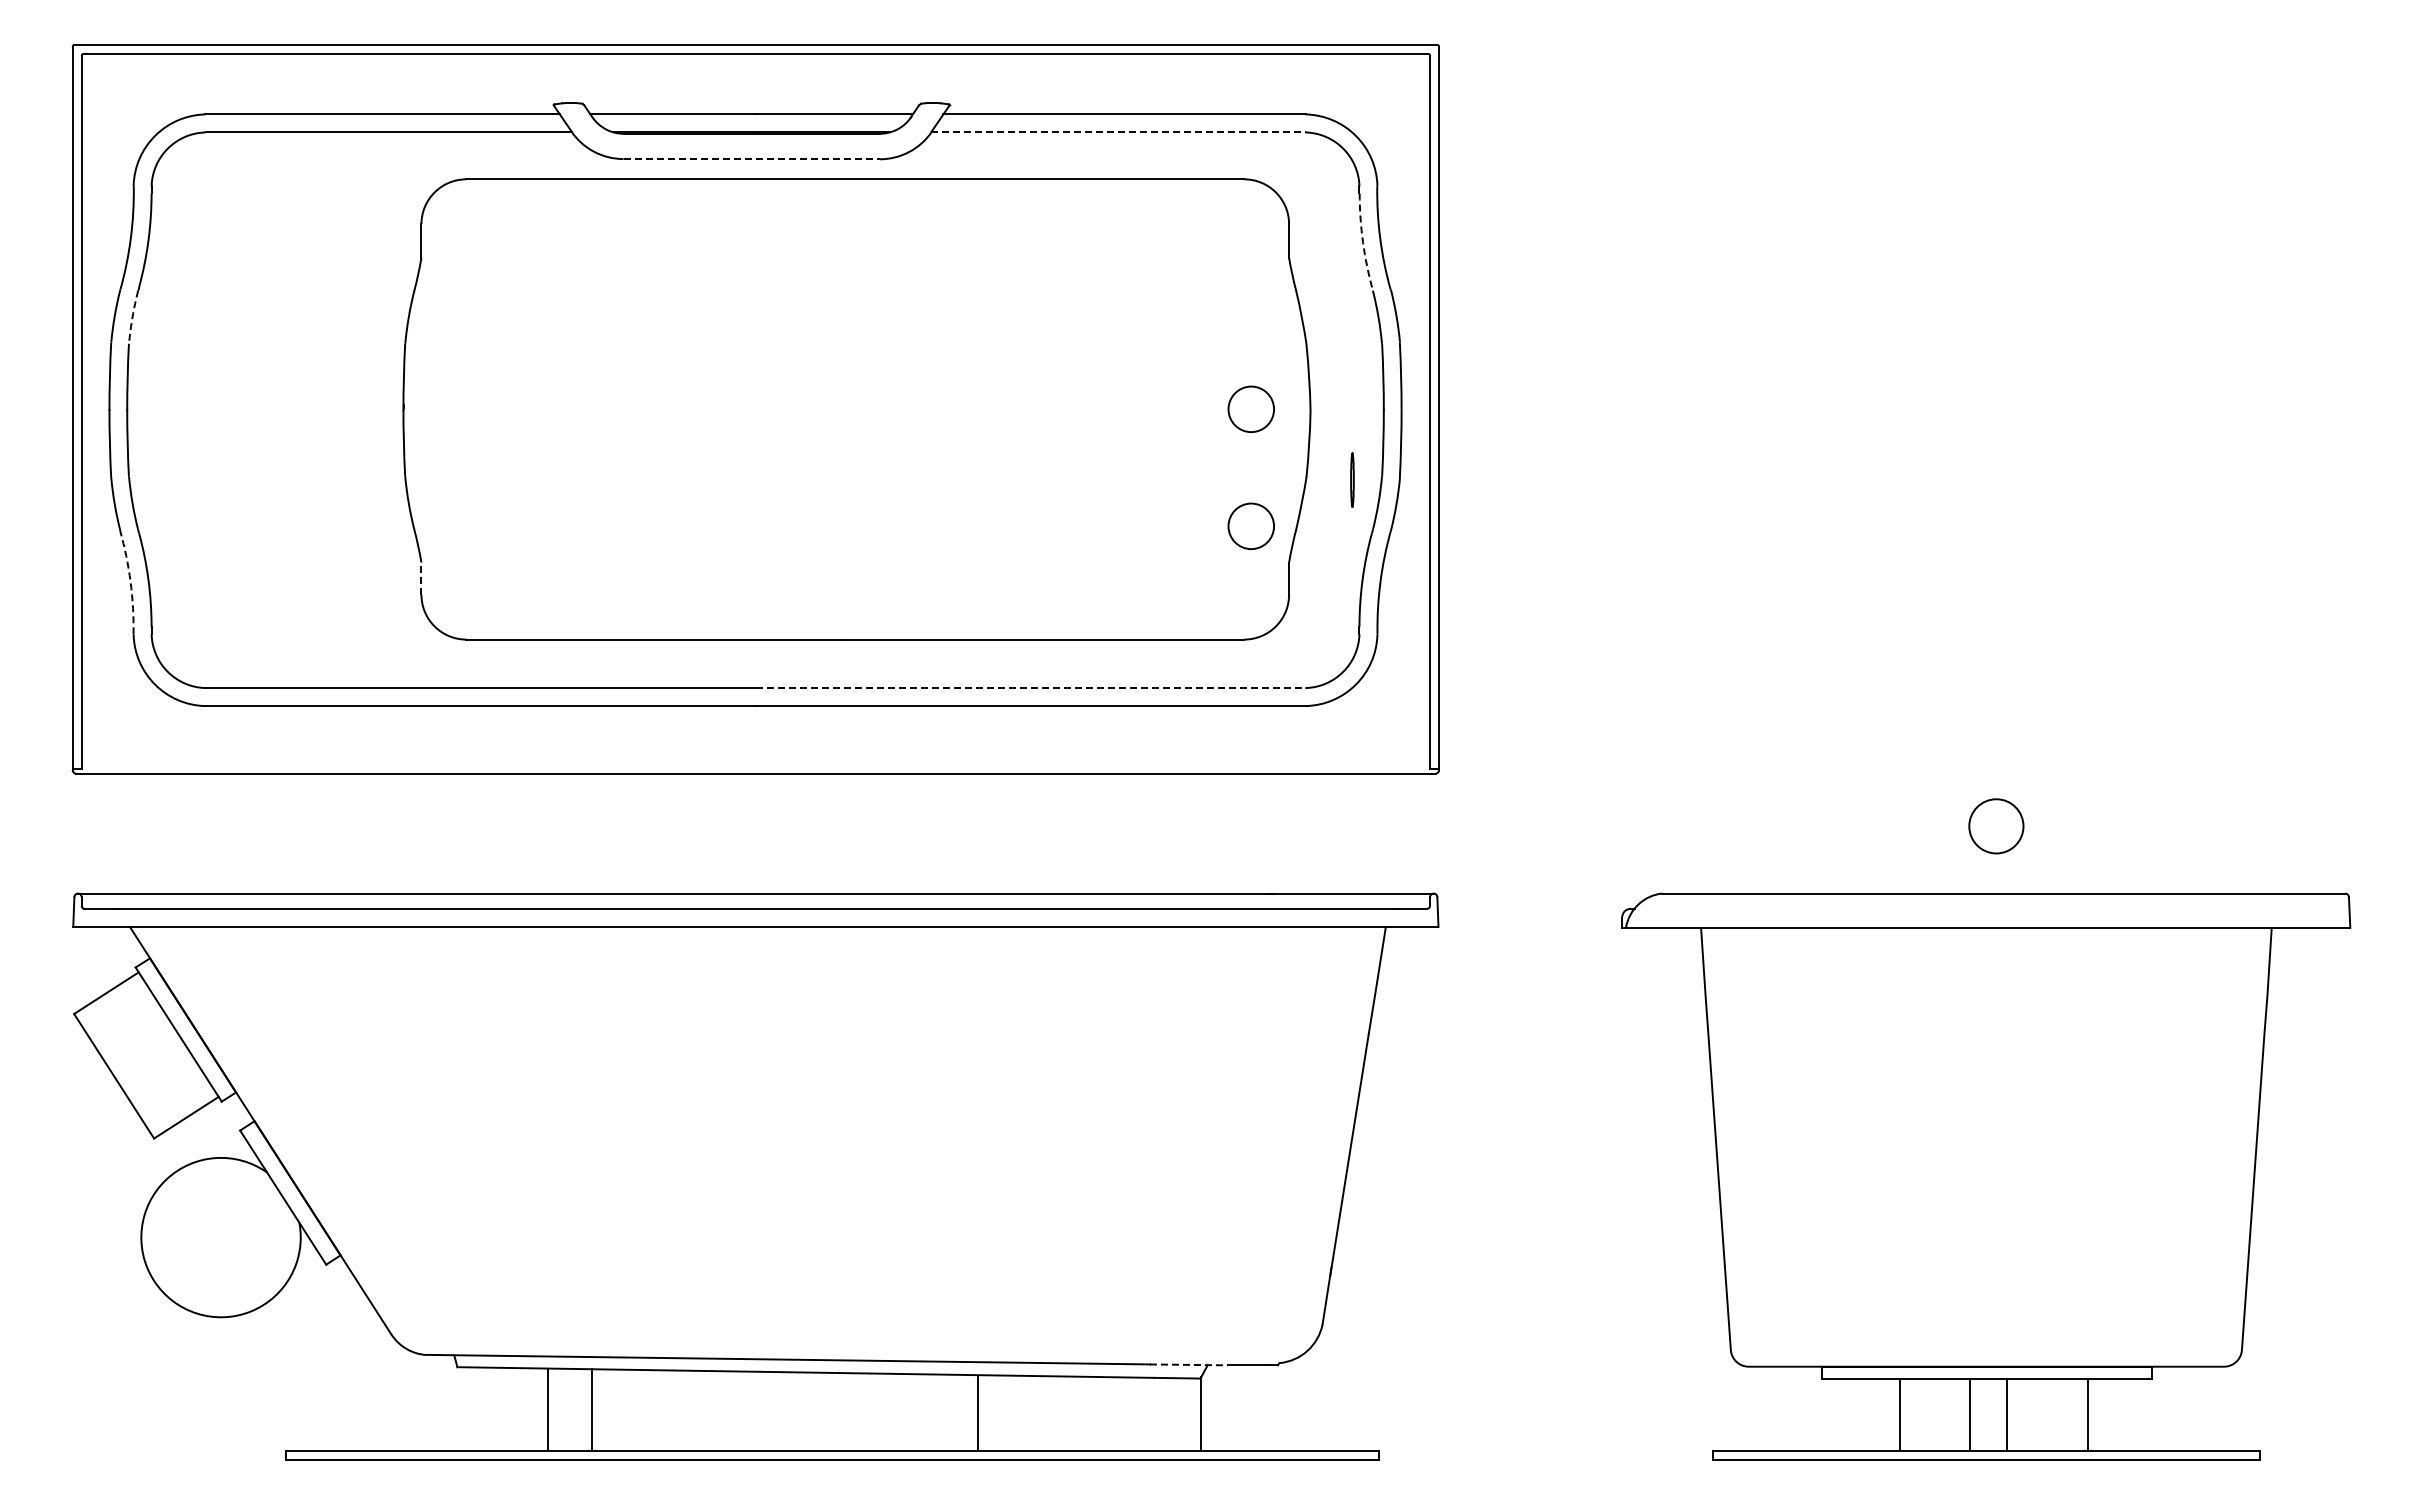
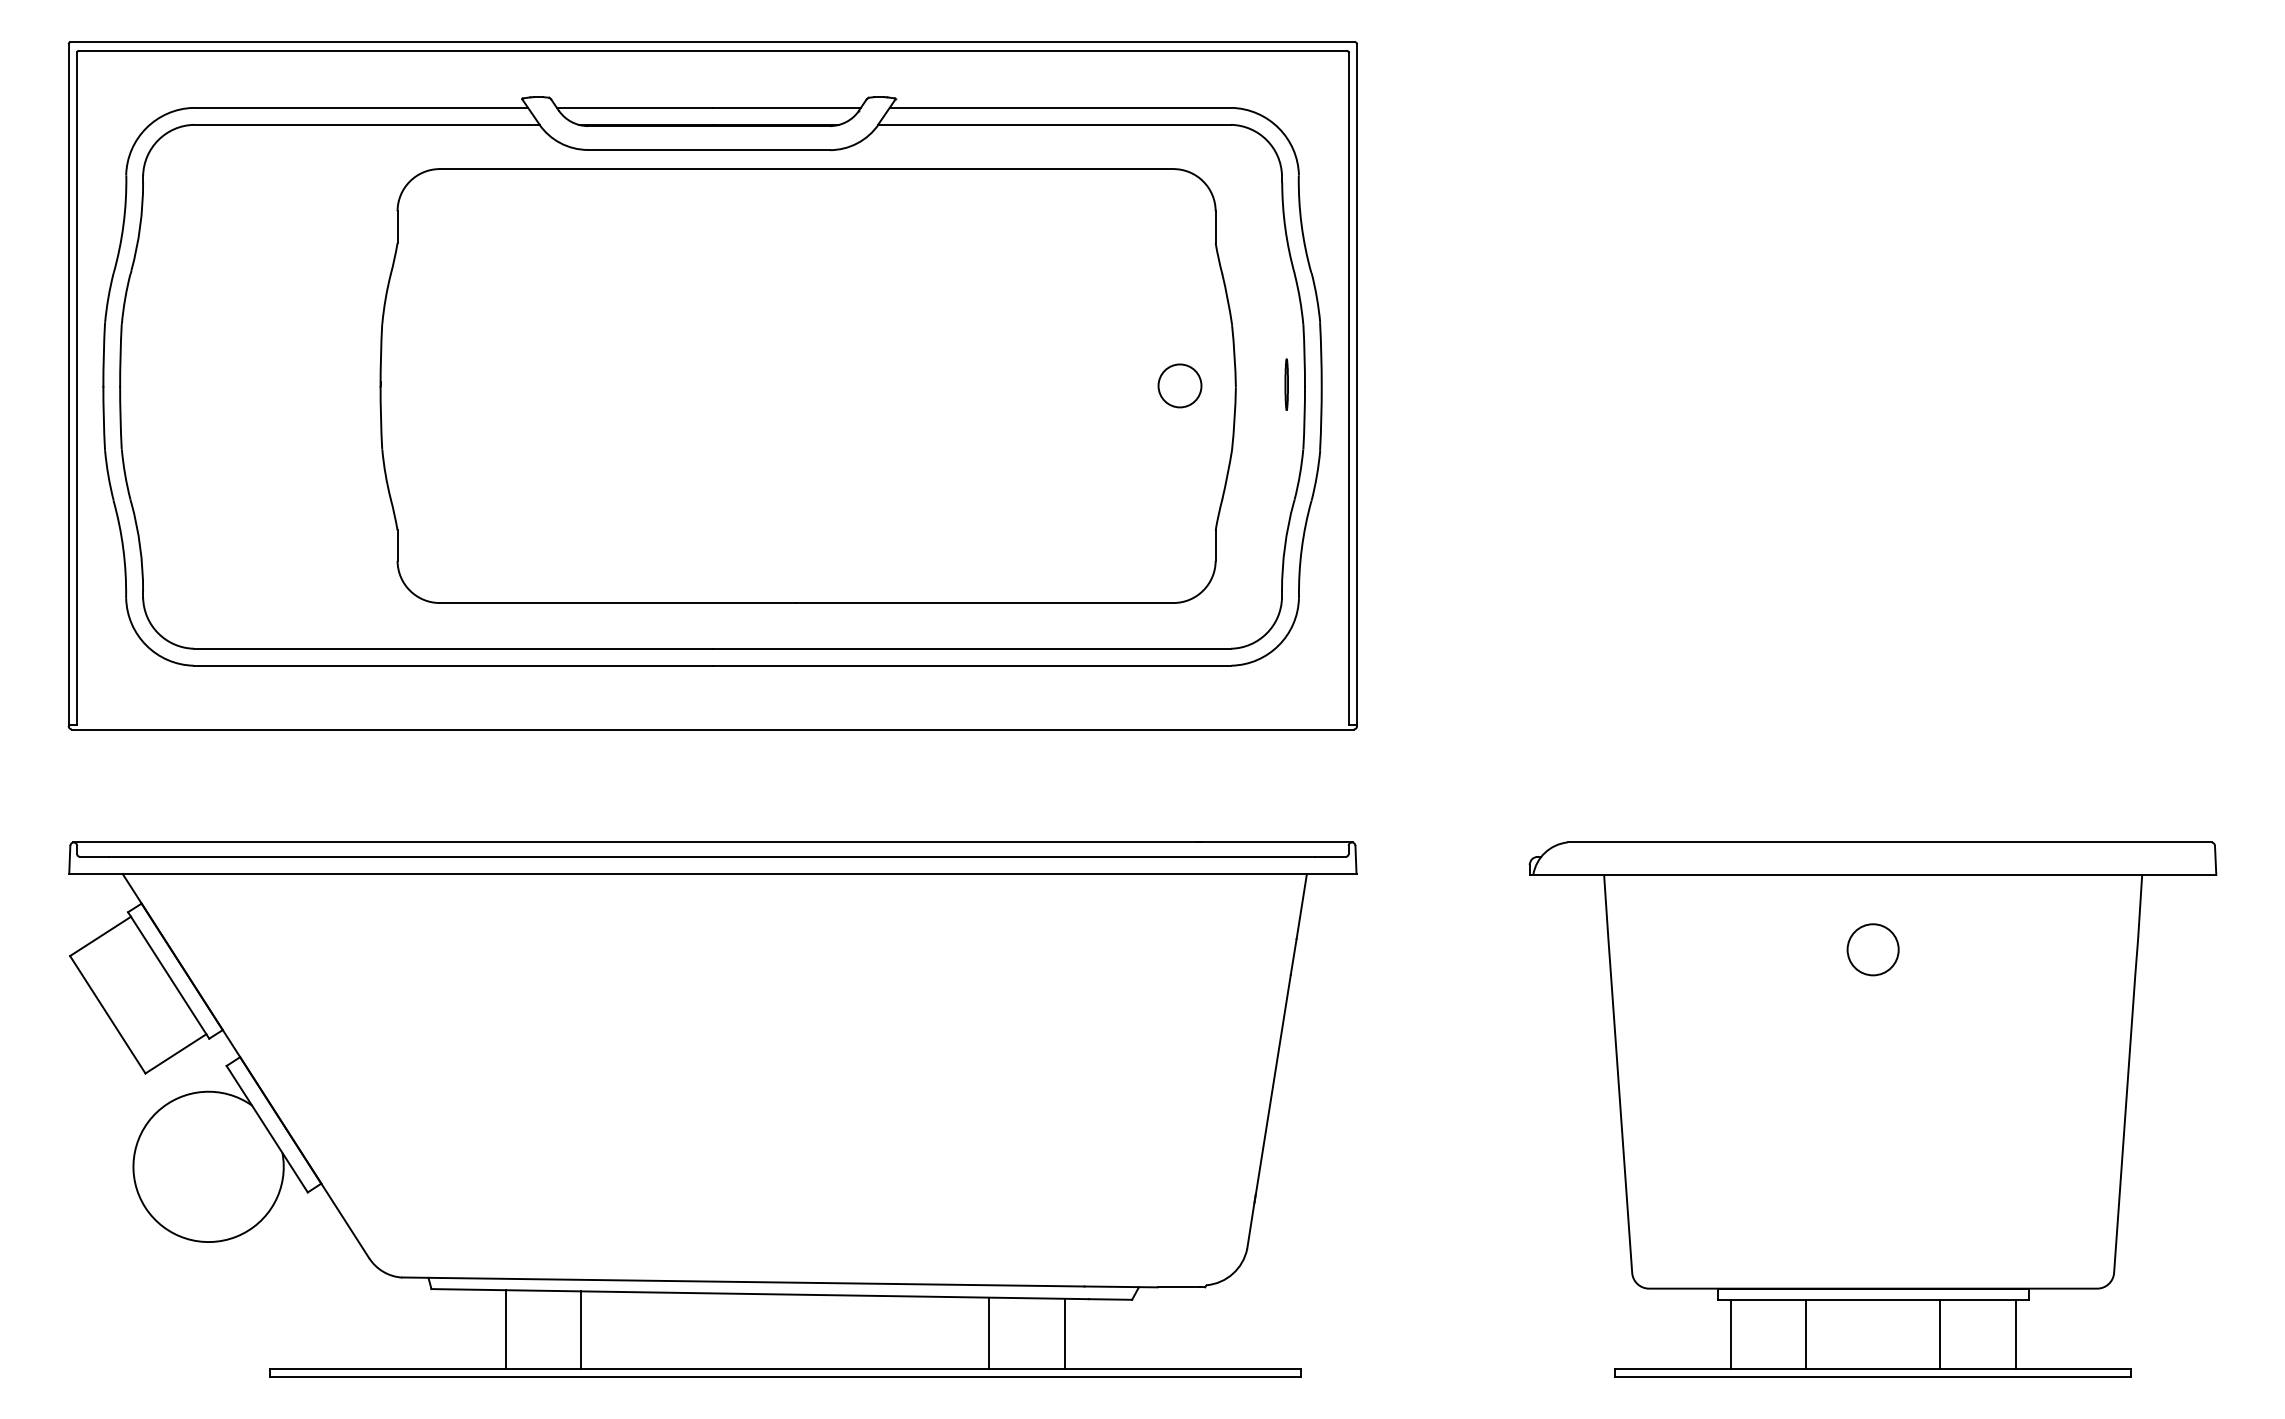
line: (1118, 132) -> (1054, 124), dashed -> solid
line: (751, 159) -> (708, 150), dashed -> solid
arc: (1363, 242) -> (1285, 228), dashed -> solid
line: (132, 317) -> (125, 299), dashed -> solid
line: (1352, 479) -> (1286, 384), moved
circle: (1250, 525) -> (1179, 495), removed
line: (421, 578) -> (397, 545), dashed -> solid
arc: (130, 582) -> (123, 549), dashed -> solid
line: (1030, 688) -> (971, 649), dashed -> solid
circle: (1996, 826) -> (1873, 949), moved
line: (1188, 1364) -> (1120, 1286), dashed -> solid
line: (591, 1409) -> (506, 1328), moved
line: (548, 1410) -> (581, 1329), moved
line: (978, 1413) -> (989, 1332), moved
line: (1200, 1414) -> (1064, 1333), moved
line: (1899, 1414) -> (1730, 1333), moved
line: (1970, 1414) -> (1806, 1333), moved
line: (2006, 1414) -> (1940, 1333), moved
line: (2088, 1414) -> (2015, 1333), moved

